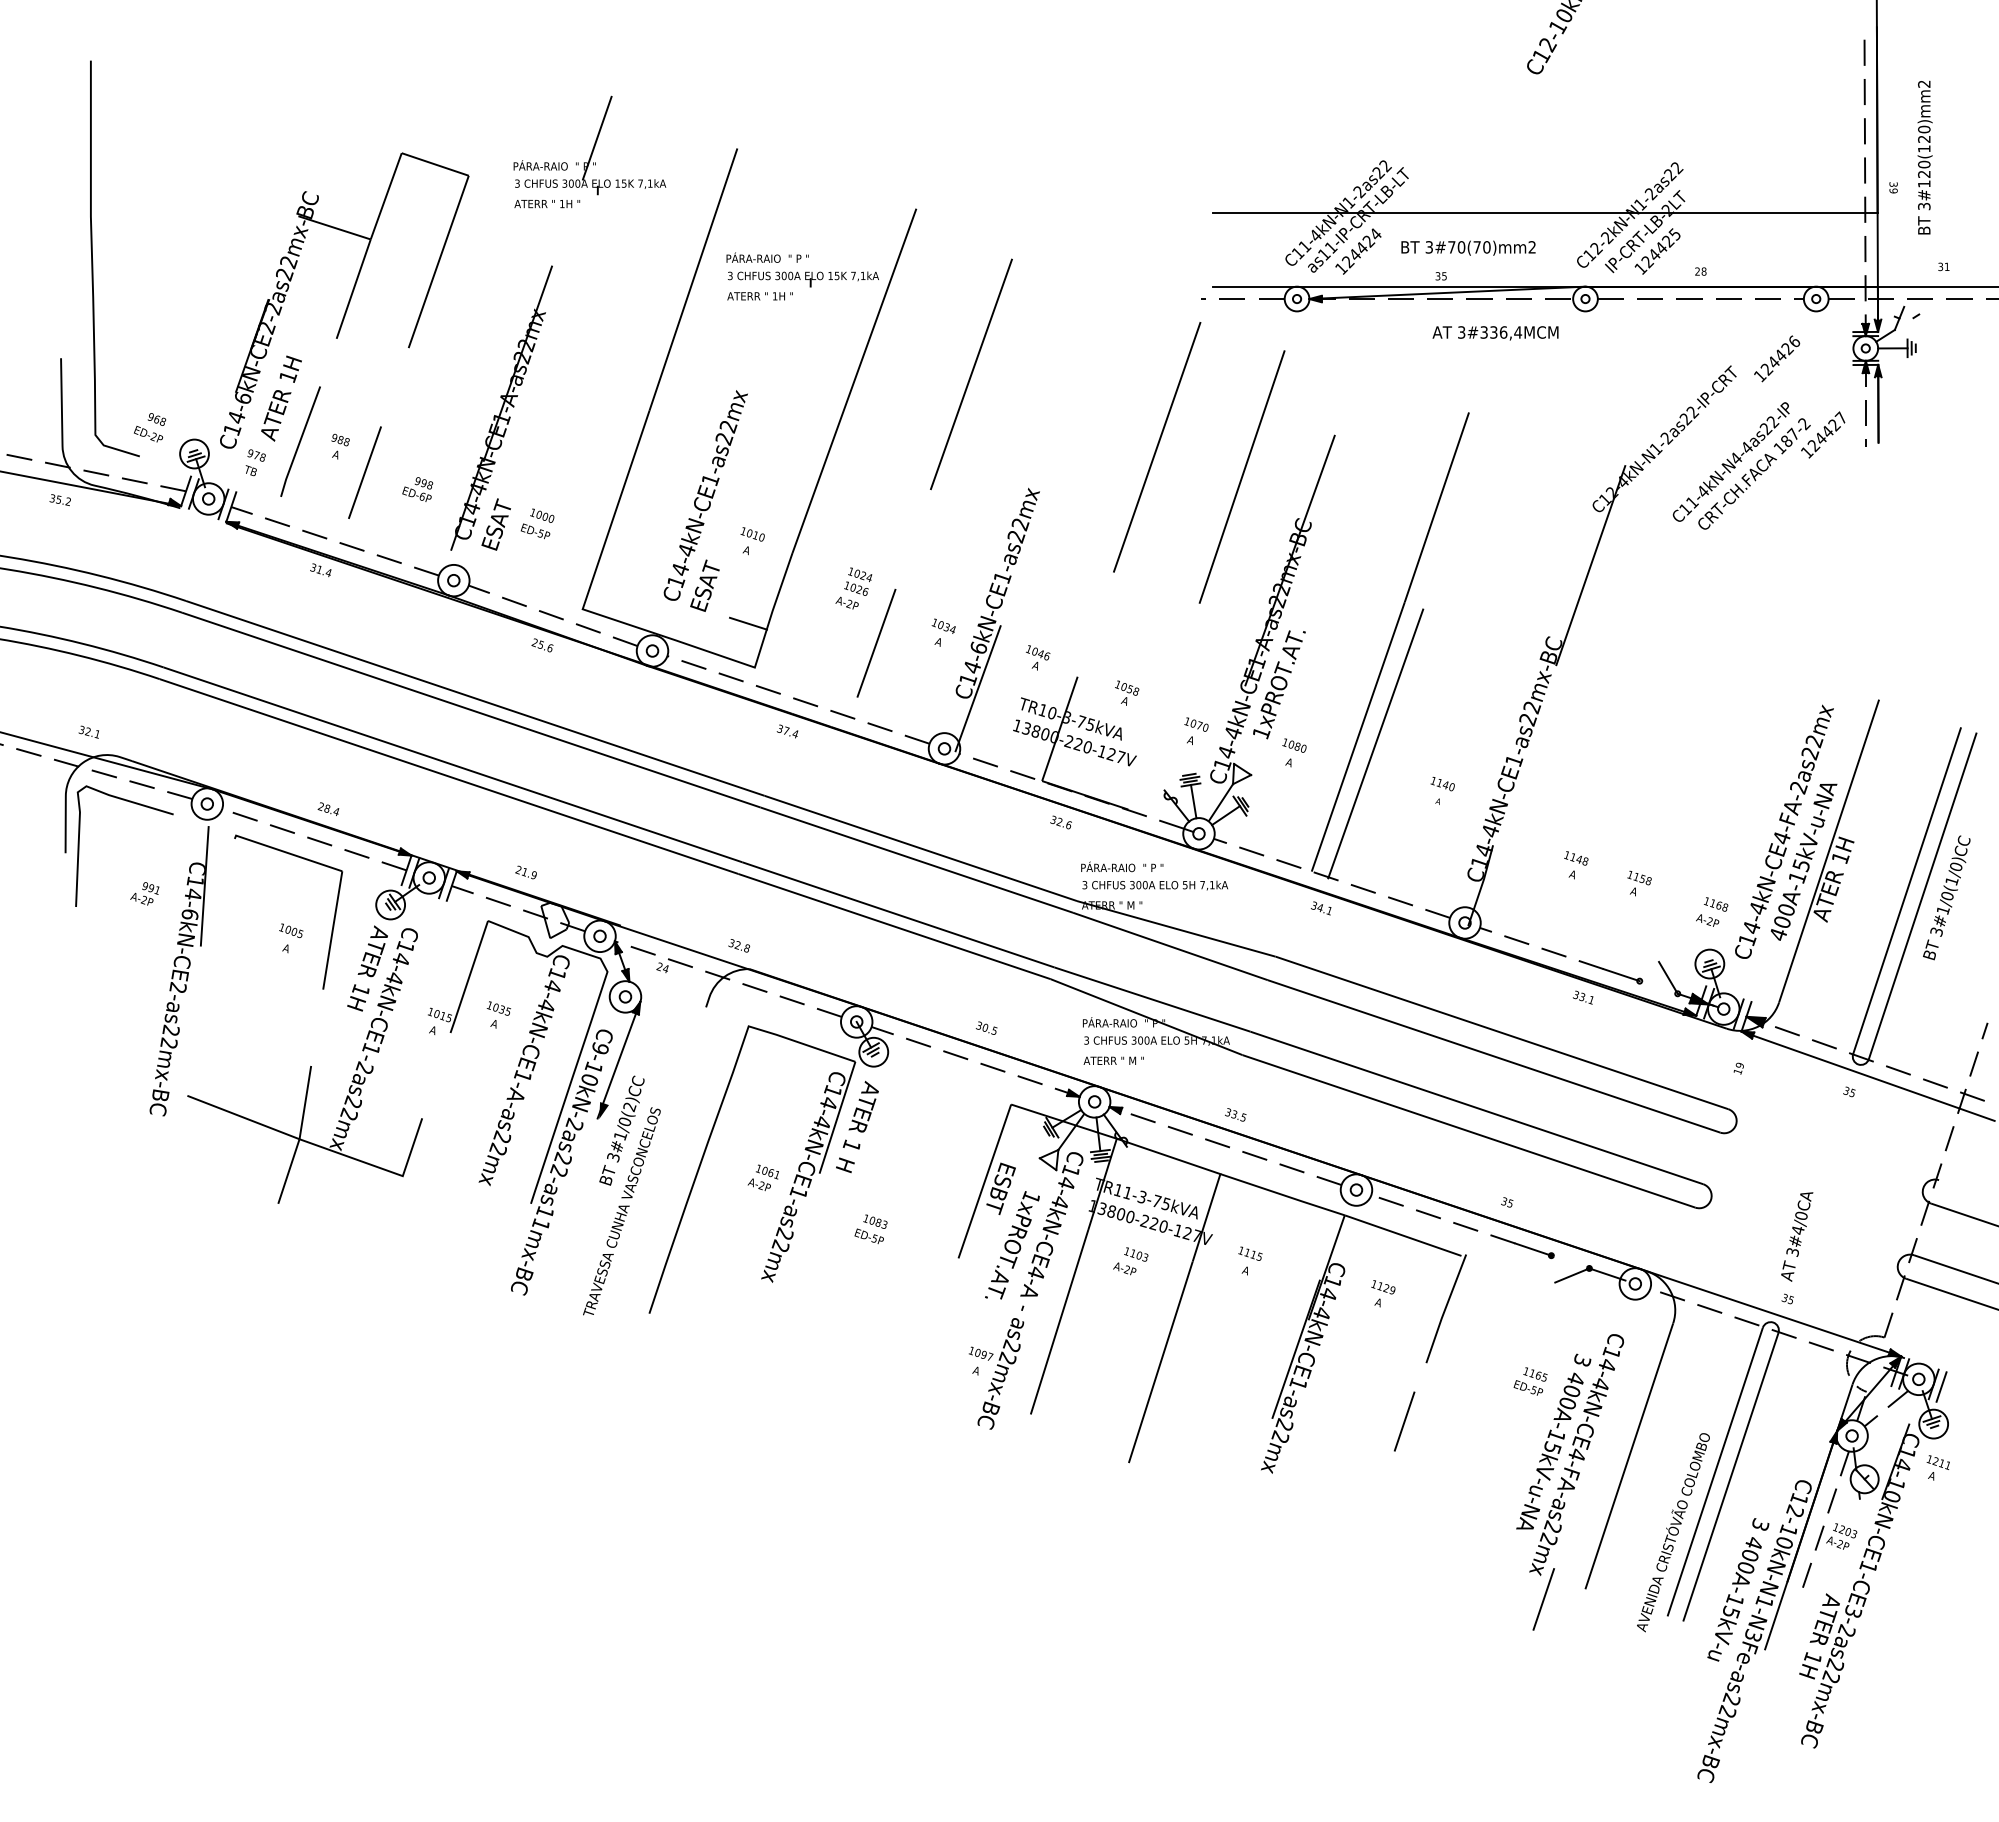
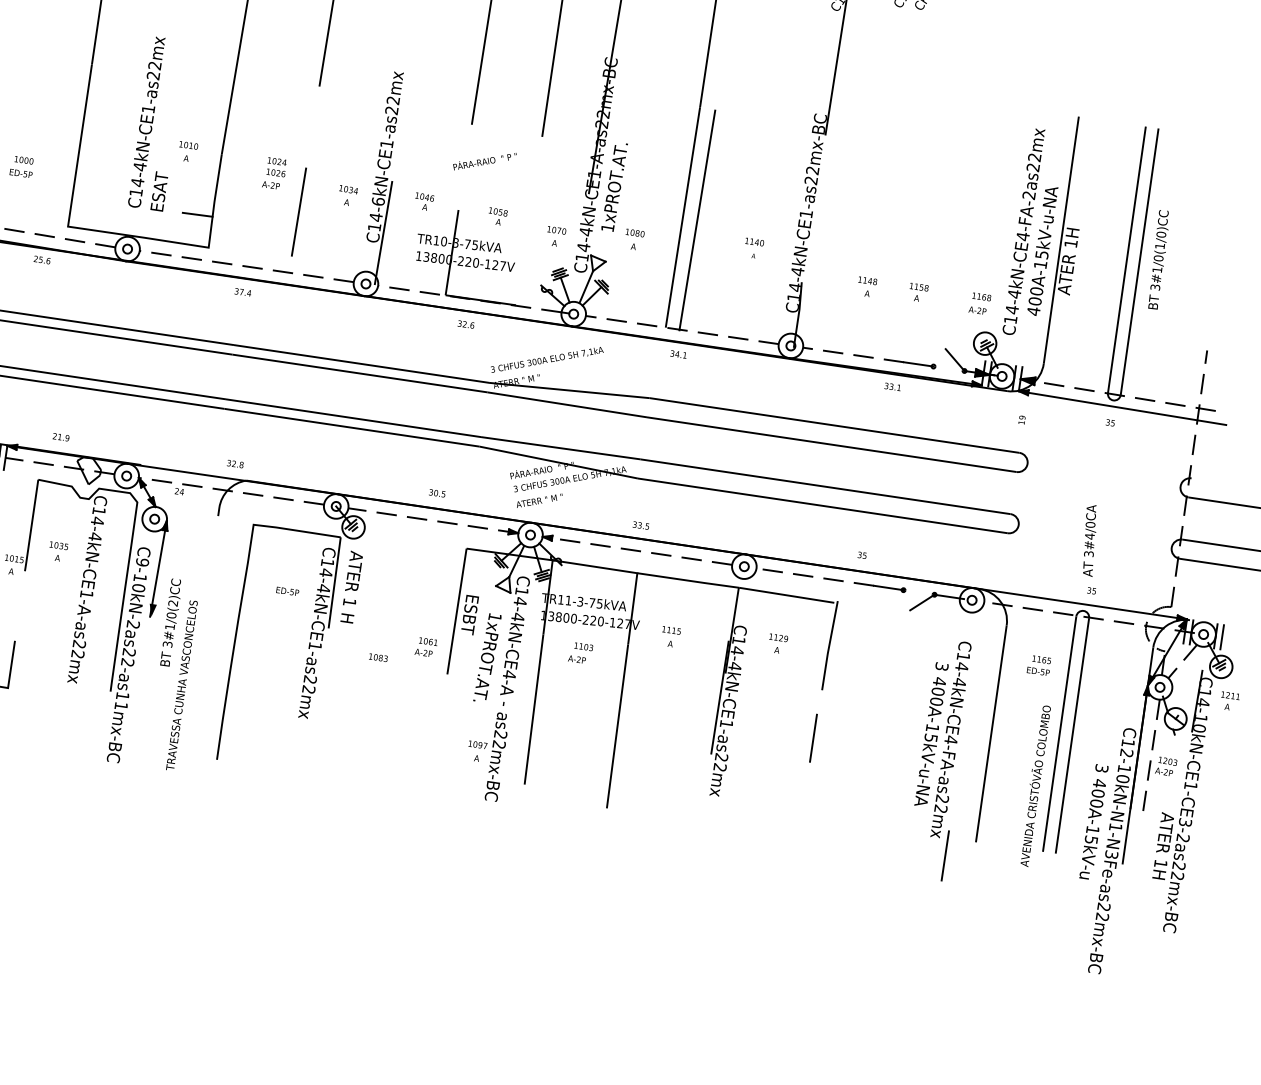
text: (1122, 866) -> (485, 160), moved
text: (762, 1177) -> (424, 646), moved
text: (868, 1236) -> (286, 591), moved
text: (1530, 1381) -> (1038, 665), moved

